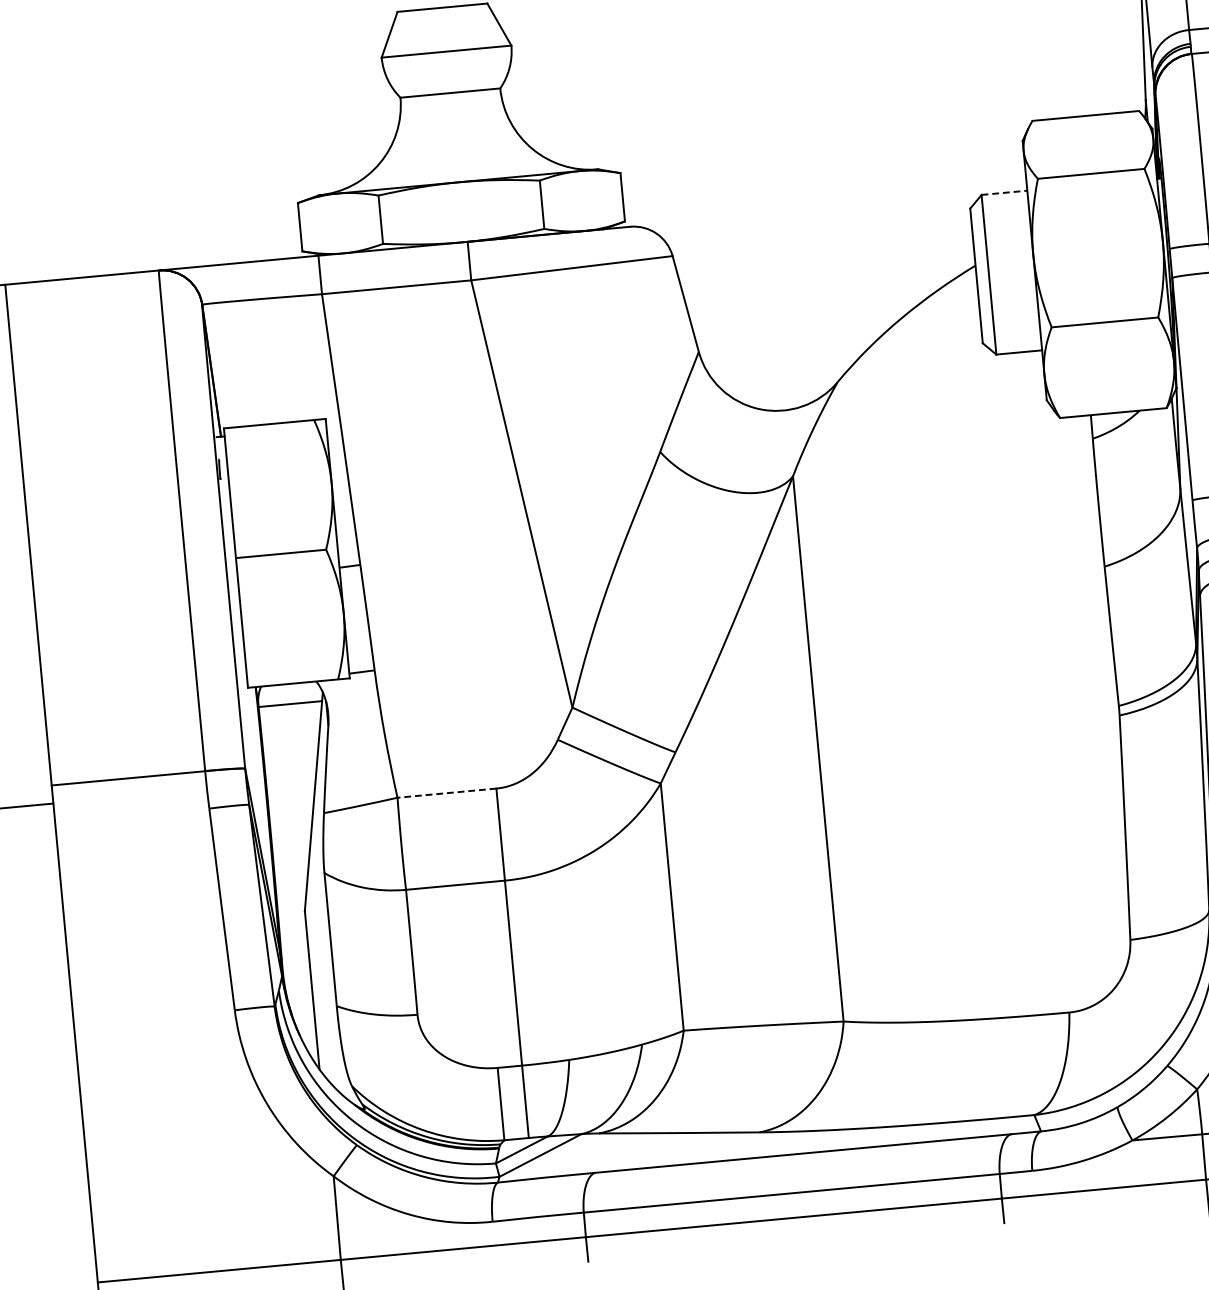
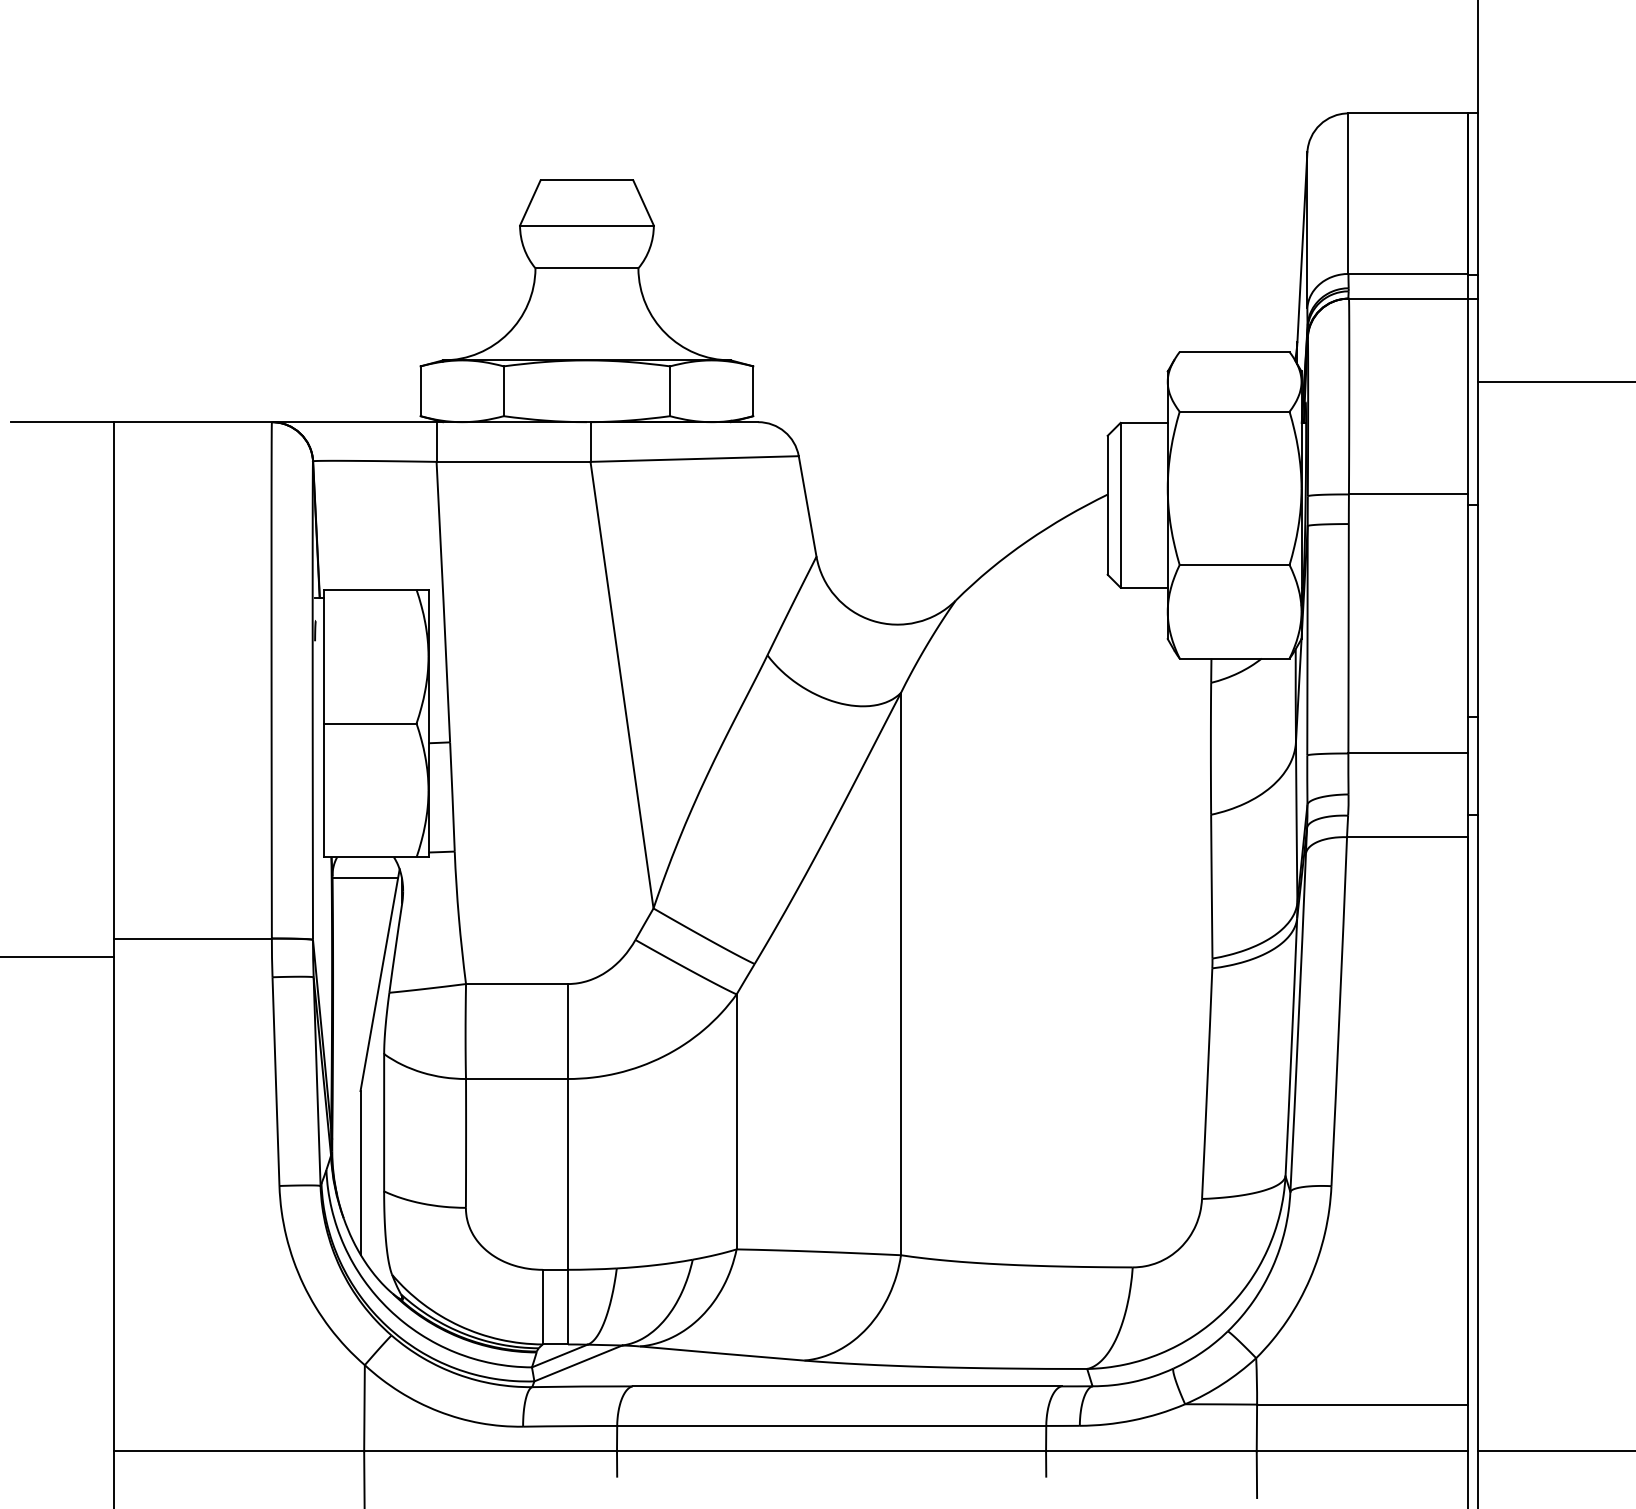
line: (1004, 192) -> (1144, 422), dashed -> solid
line: (446, 793) -> (516, 984), dashed -> solid

